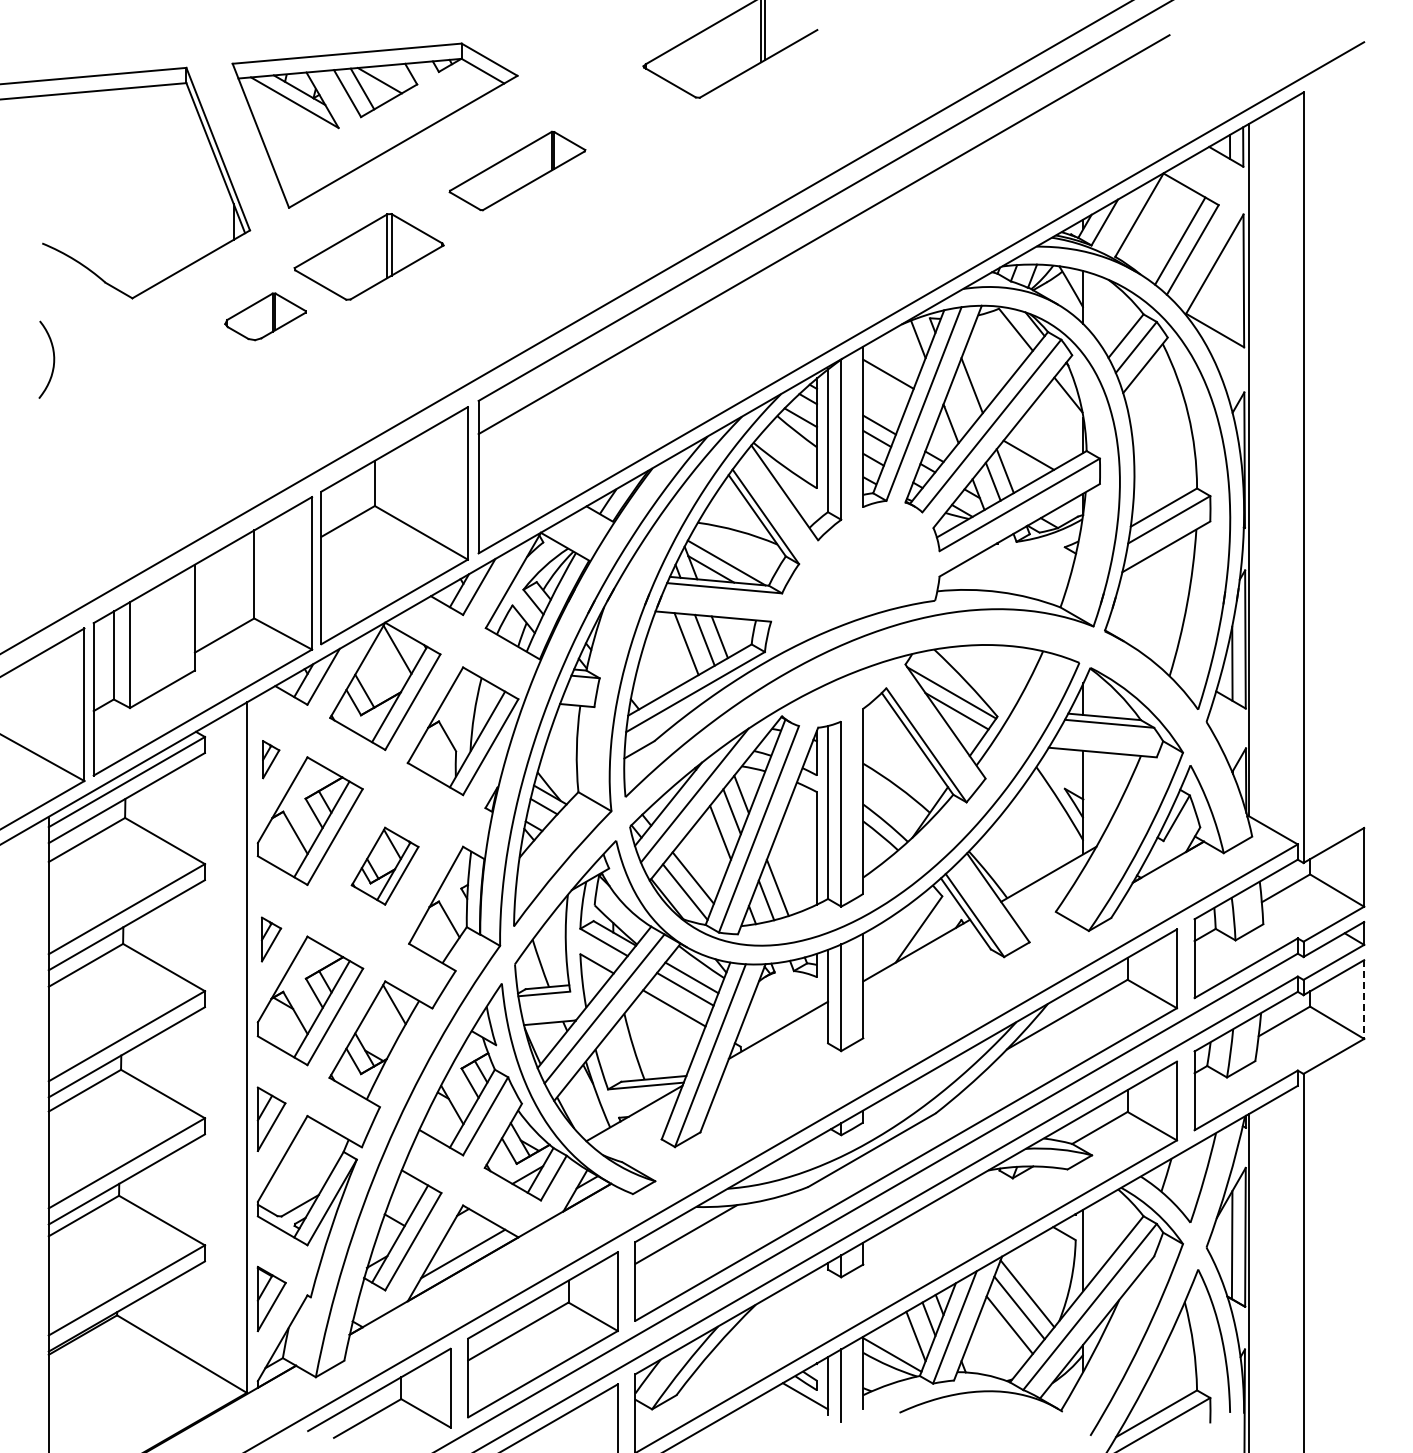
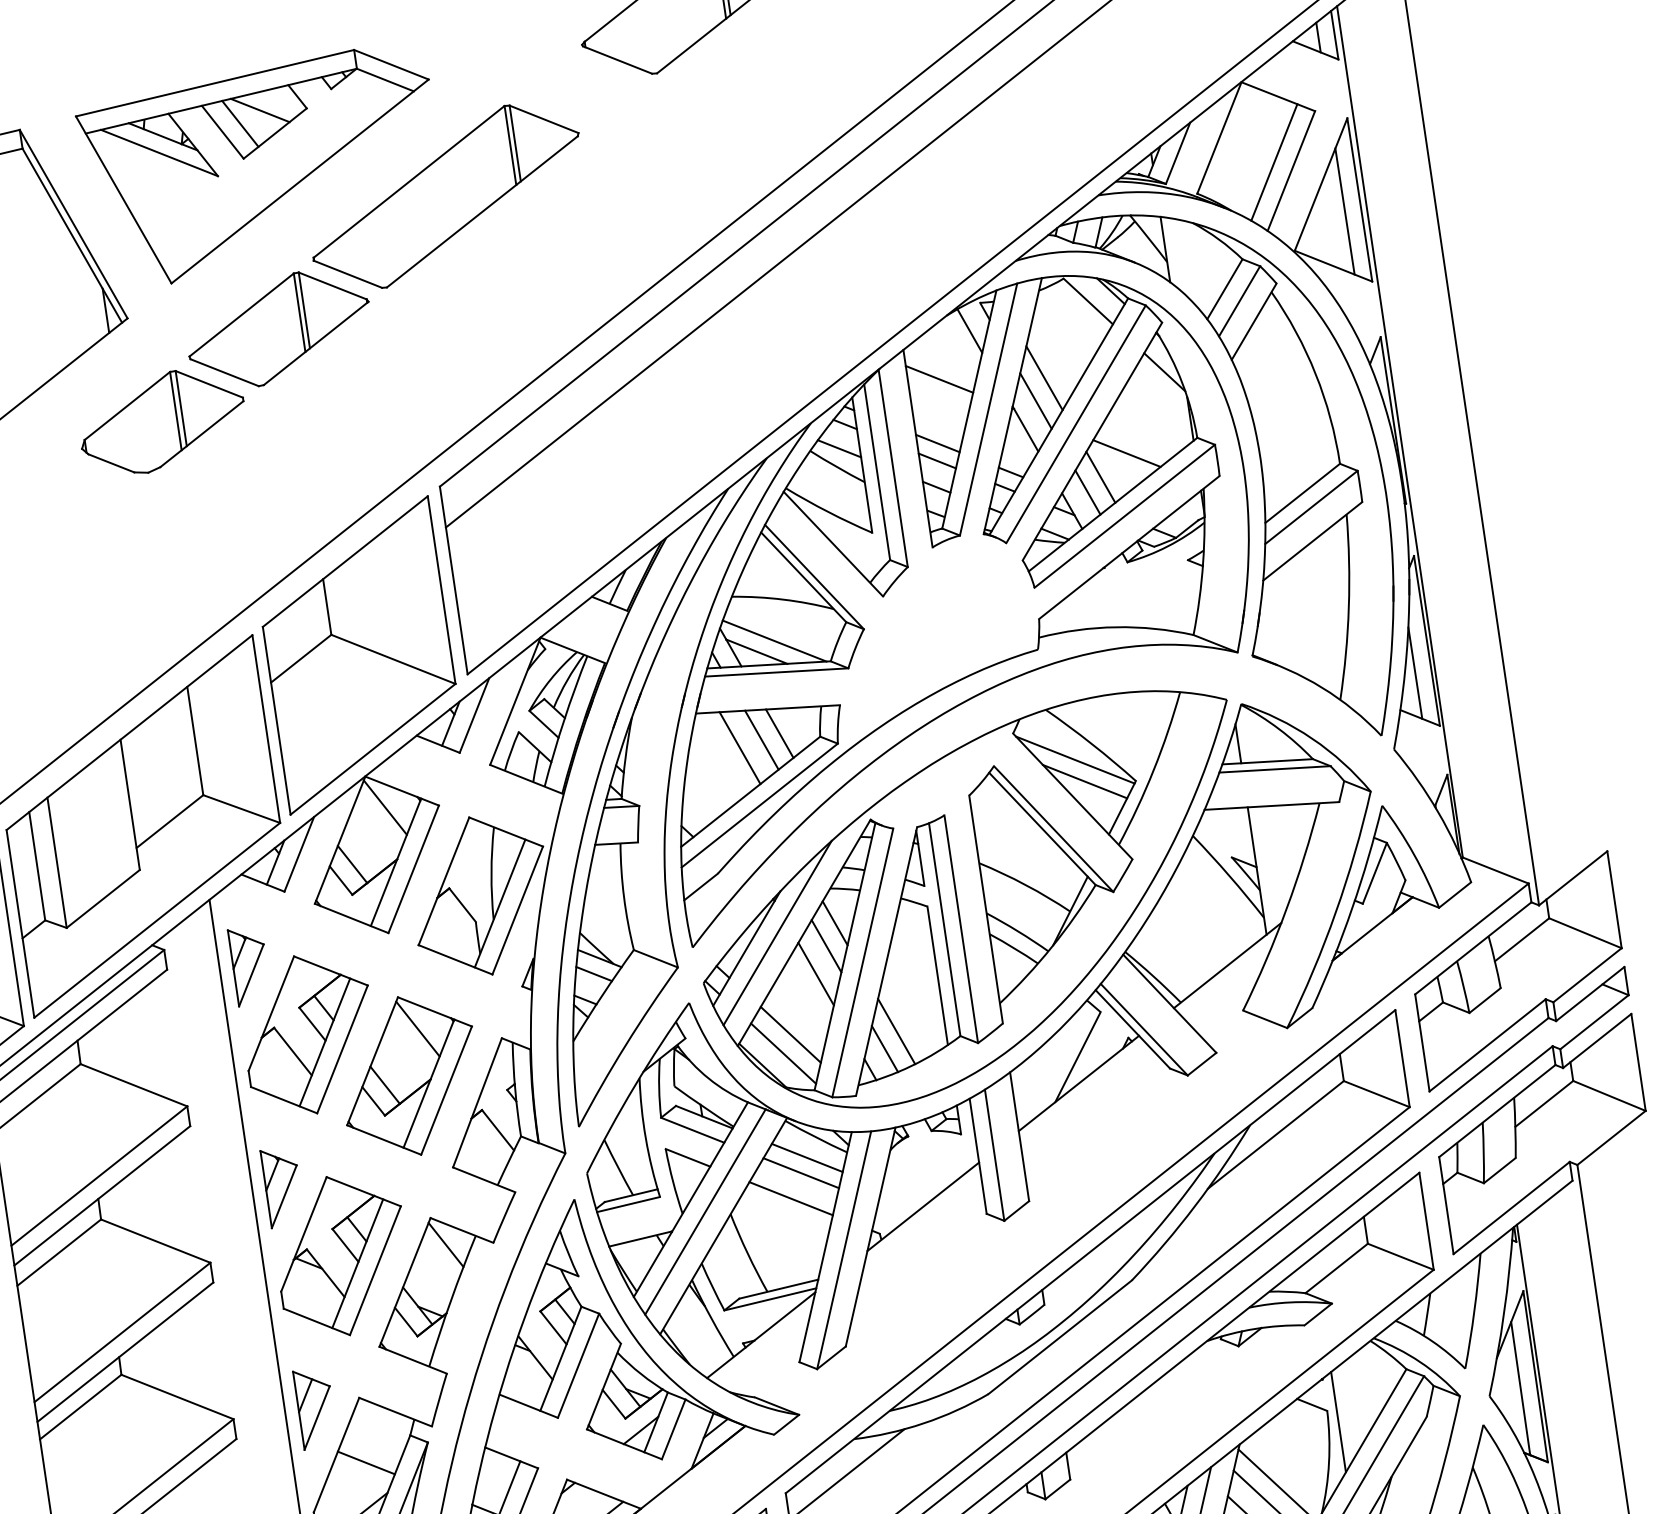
part: (517, 170) -> (445, 196), size x1.67
line: (1230, 288) -> (1344, 211), added
part: (265, 316) -> (162, 421), size x1.67
line: (962, 402) -> (1035, 400), added
part: (270, 759) -> (248, 965), size x1.67
part: (384, 866) -> (408, 1076), size x1.67
part: (271, 939) -> (282, 1187), size x1.43
line: (1364, 1000) -> (1639, 1063), dashed -> solid
line: (305, 1168) -> (366, 1462), added

